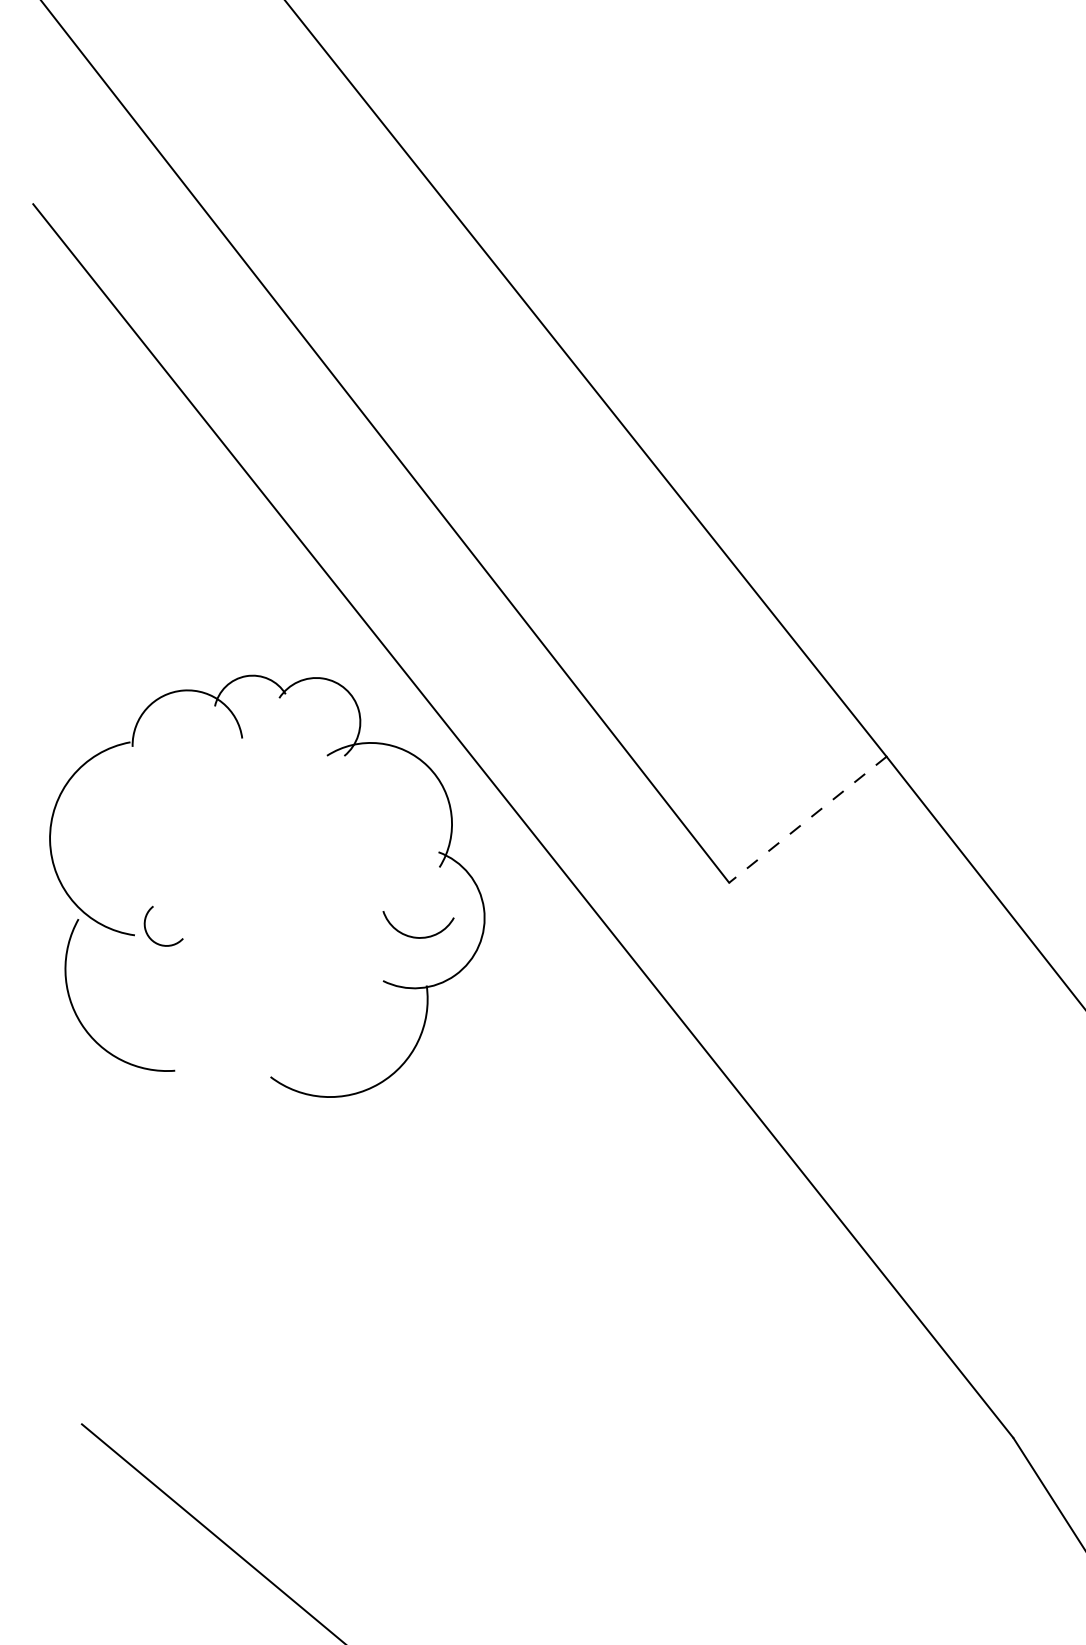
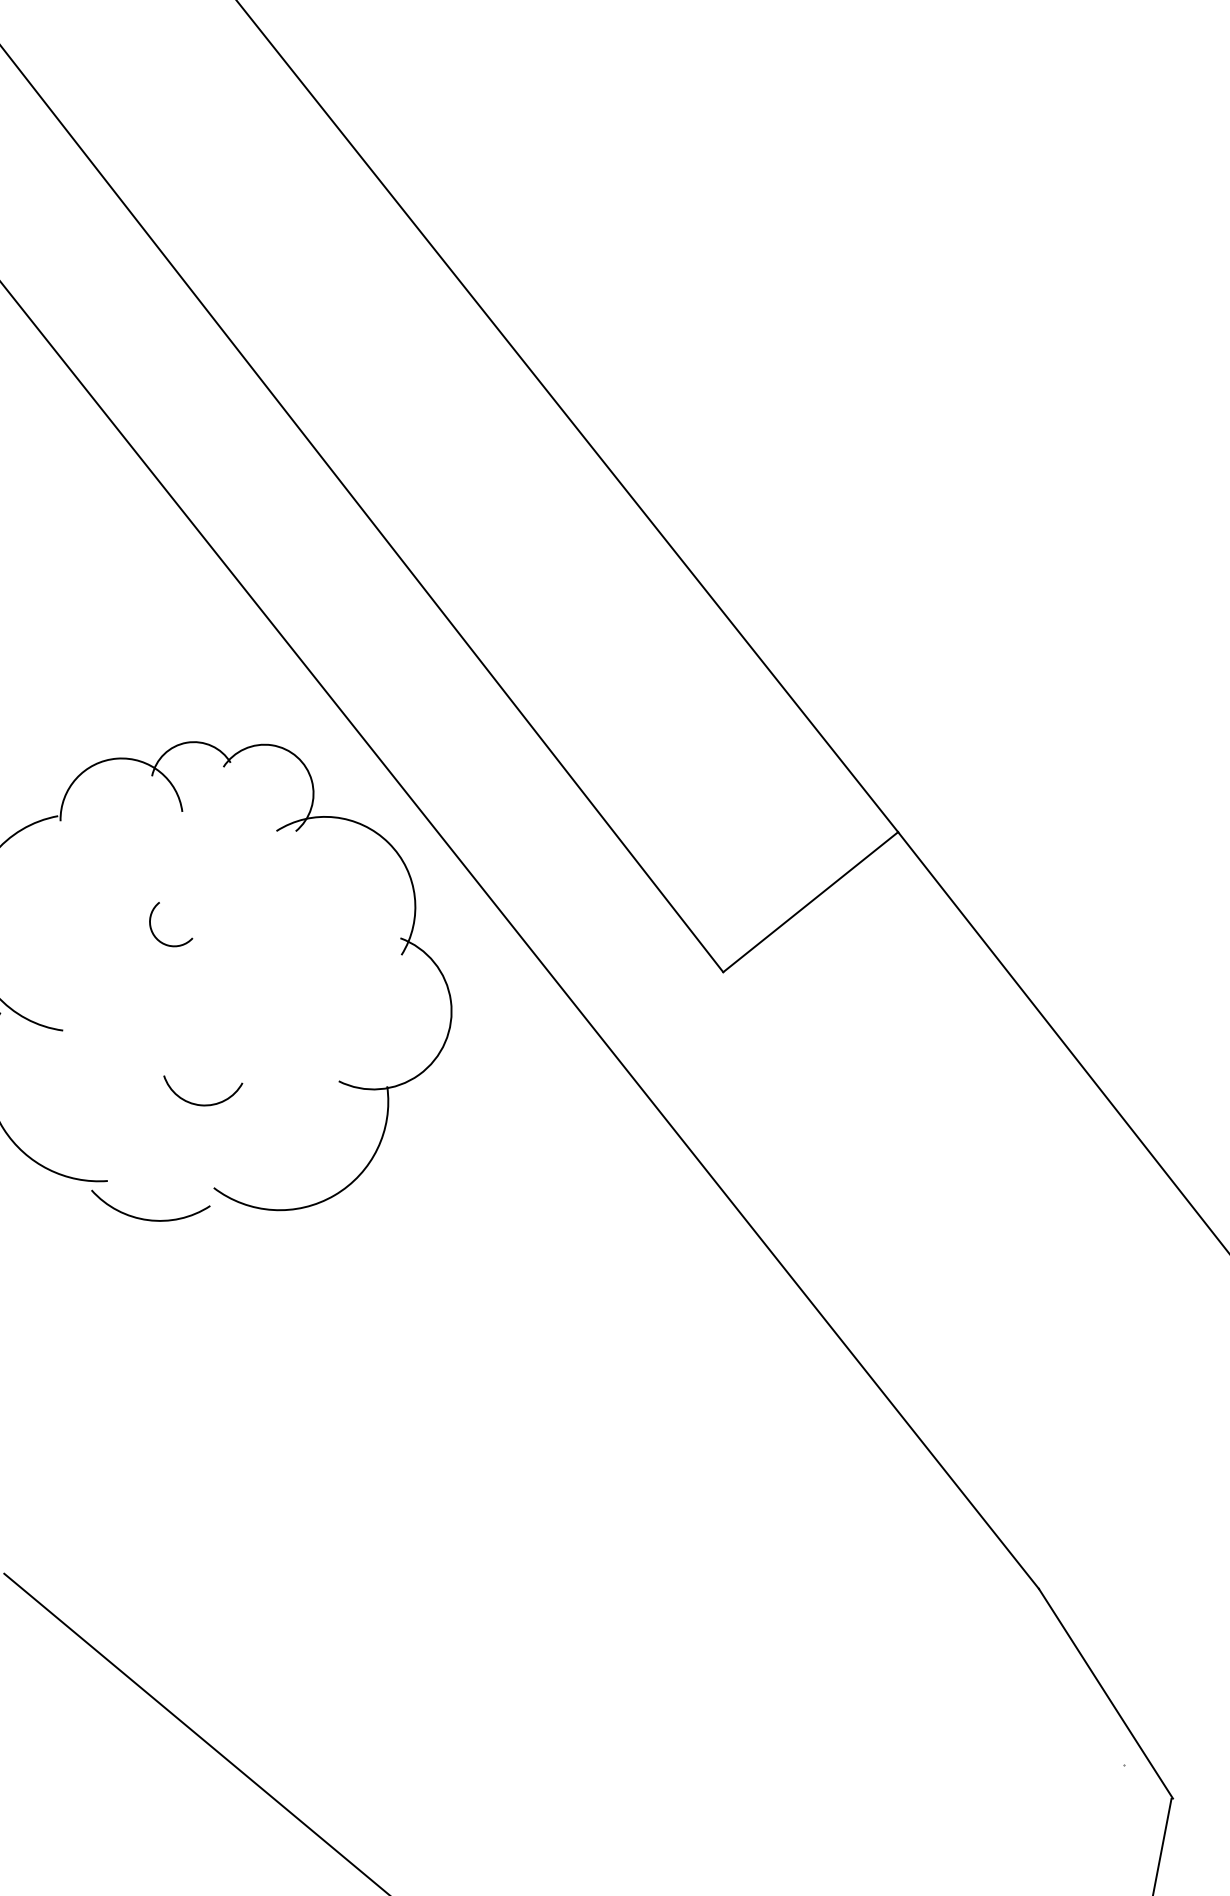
line: (807, 820) -> (810, 902), dashed -> solid
arc: (150, 937) -> (156, 936), moved
arc: (418, 937) -> (203, 1104), moved
arc: (209, 1104) -> (145, 1218), added

